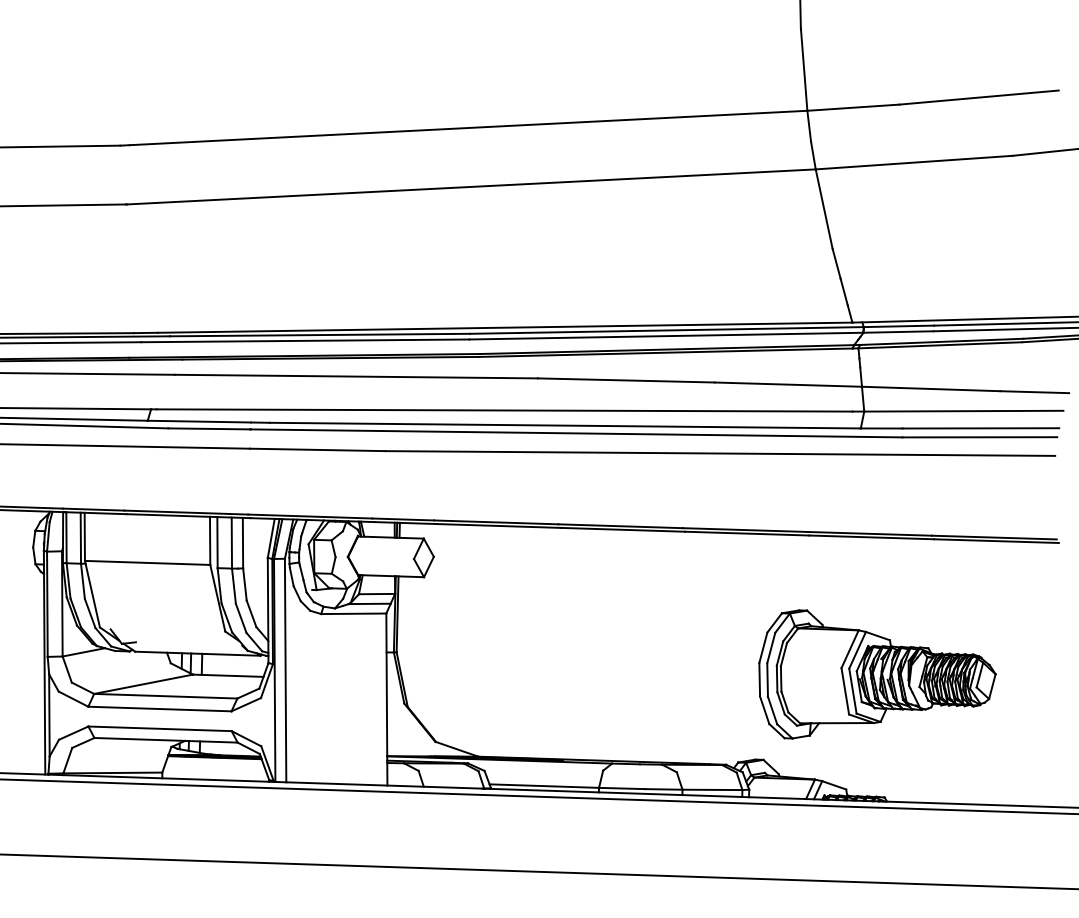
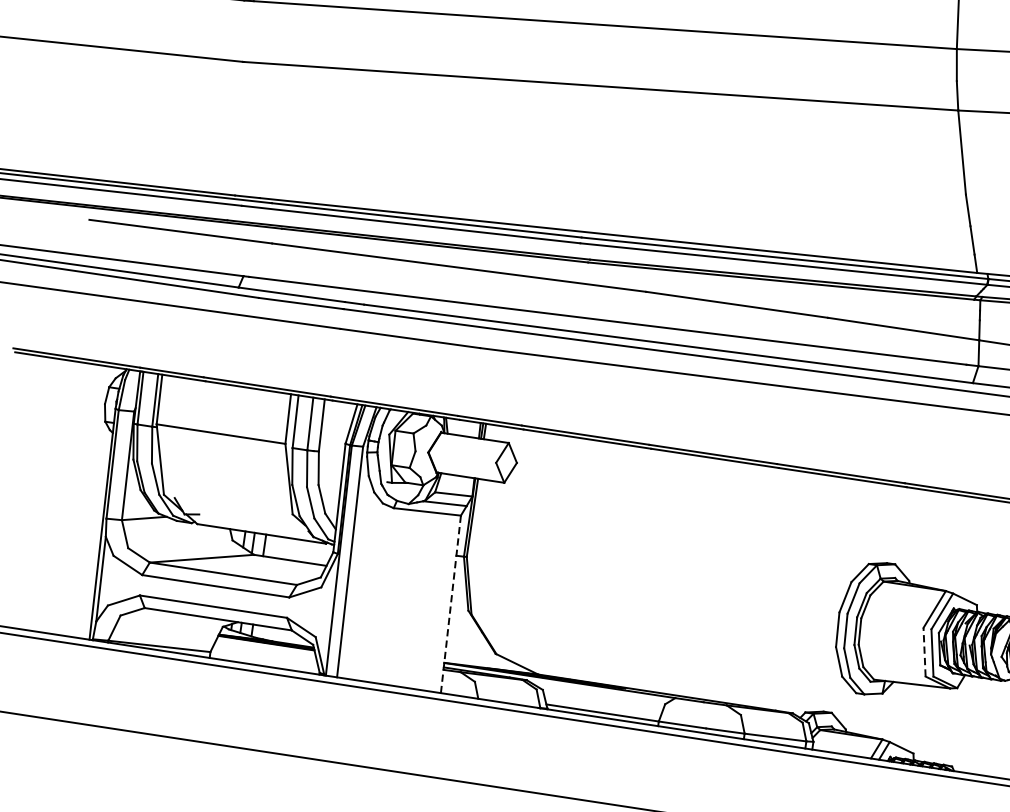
line: (845, 690) -> (924, 651), solid -> dashed
line: (386, 699) -> (450, 604), solid -> dashed

